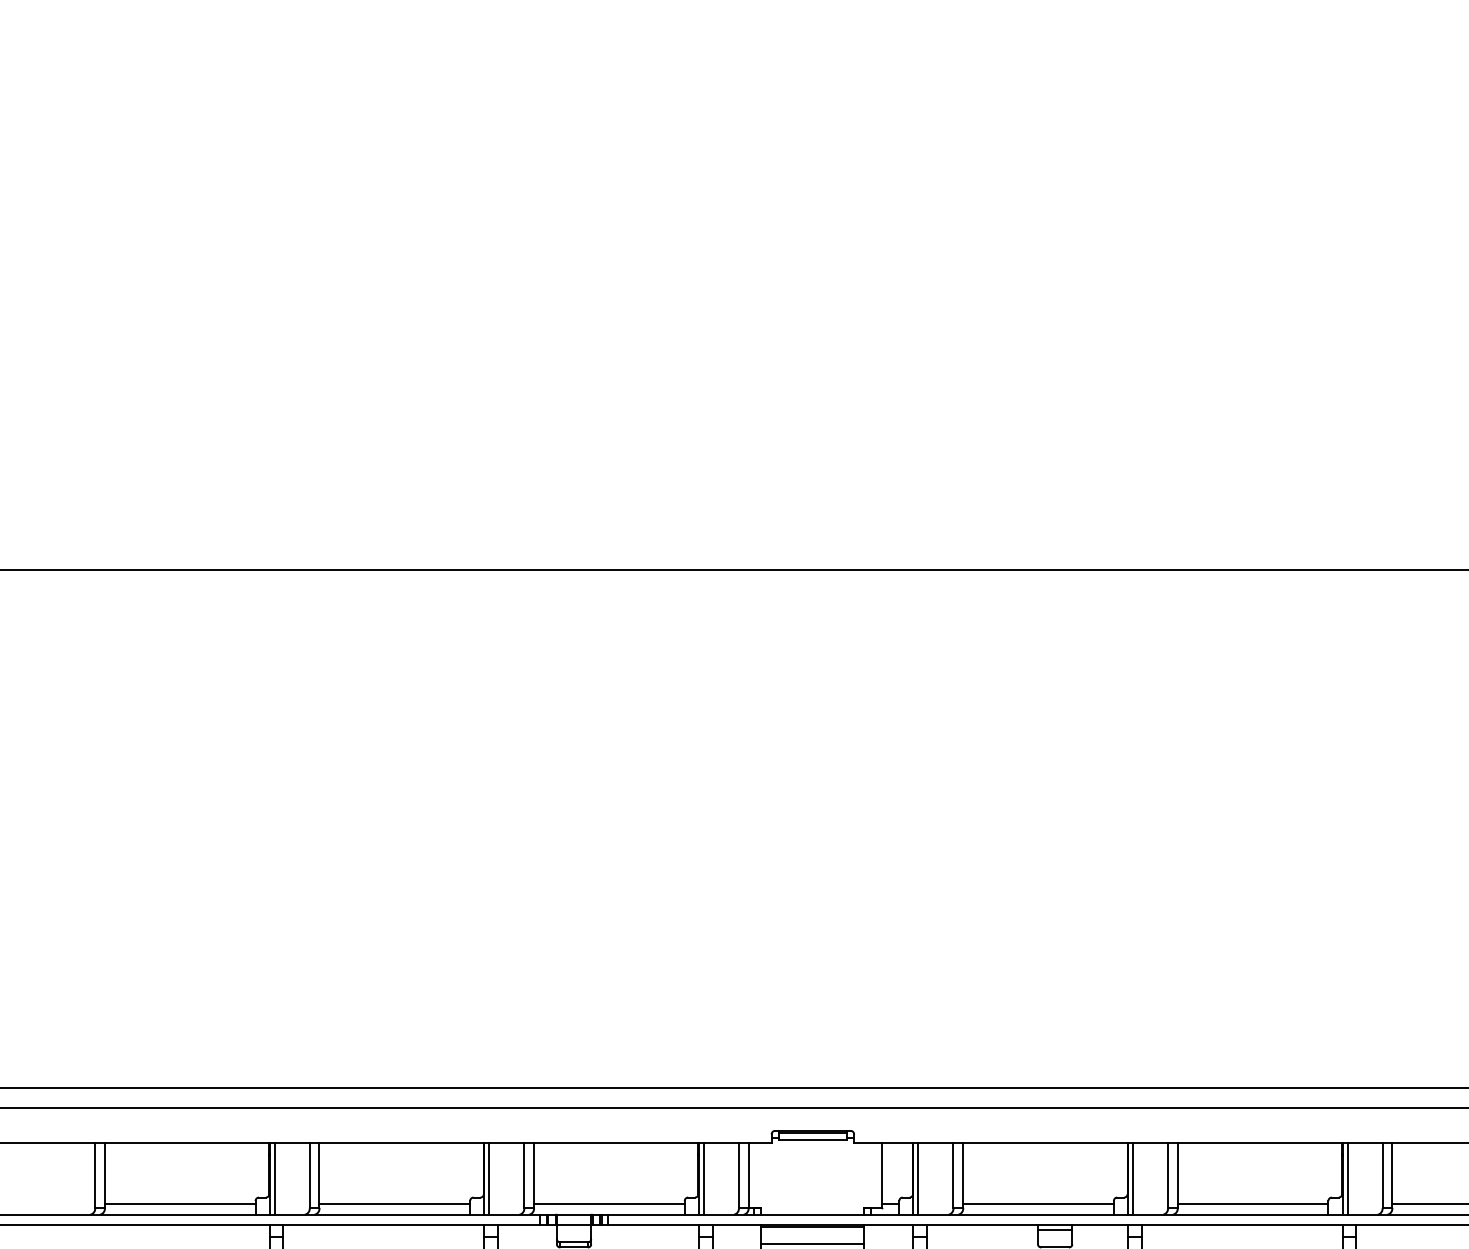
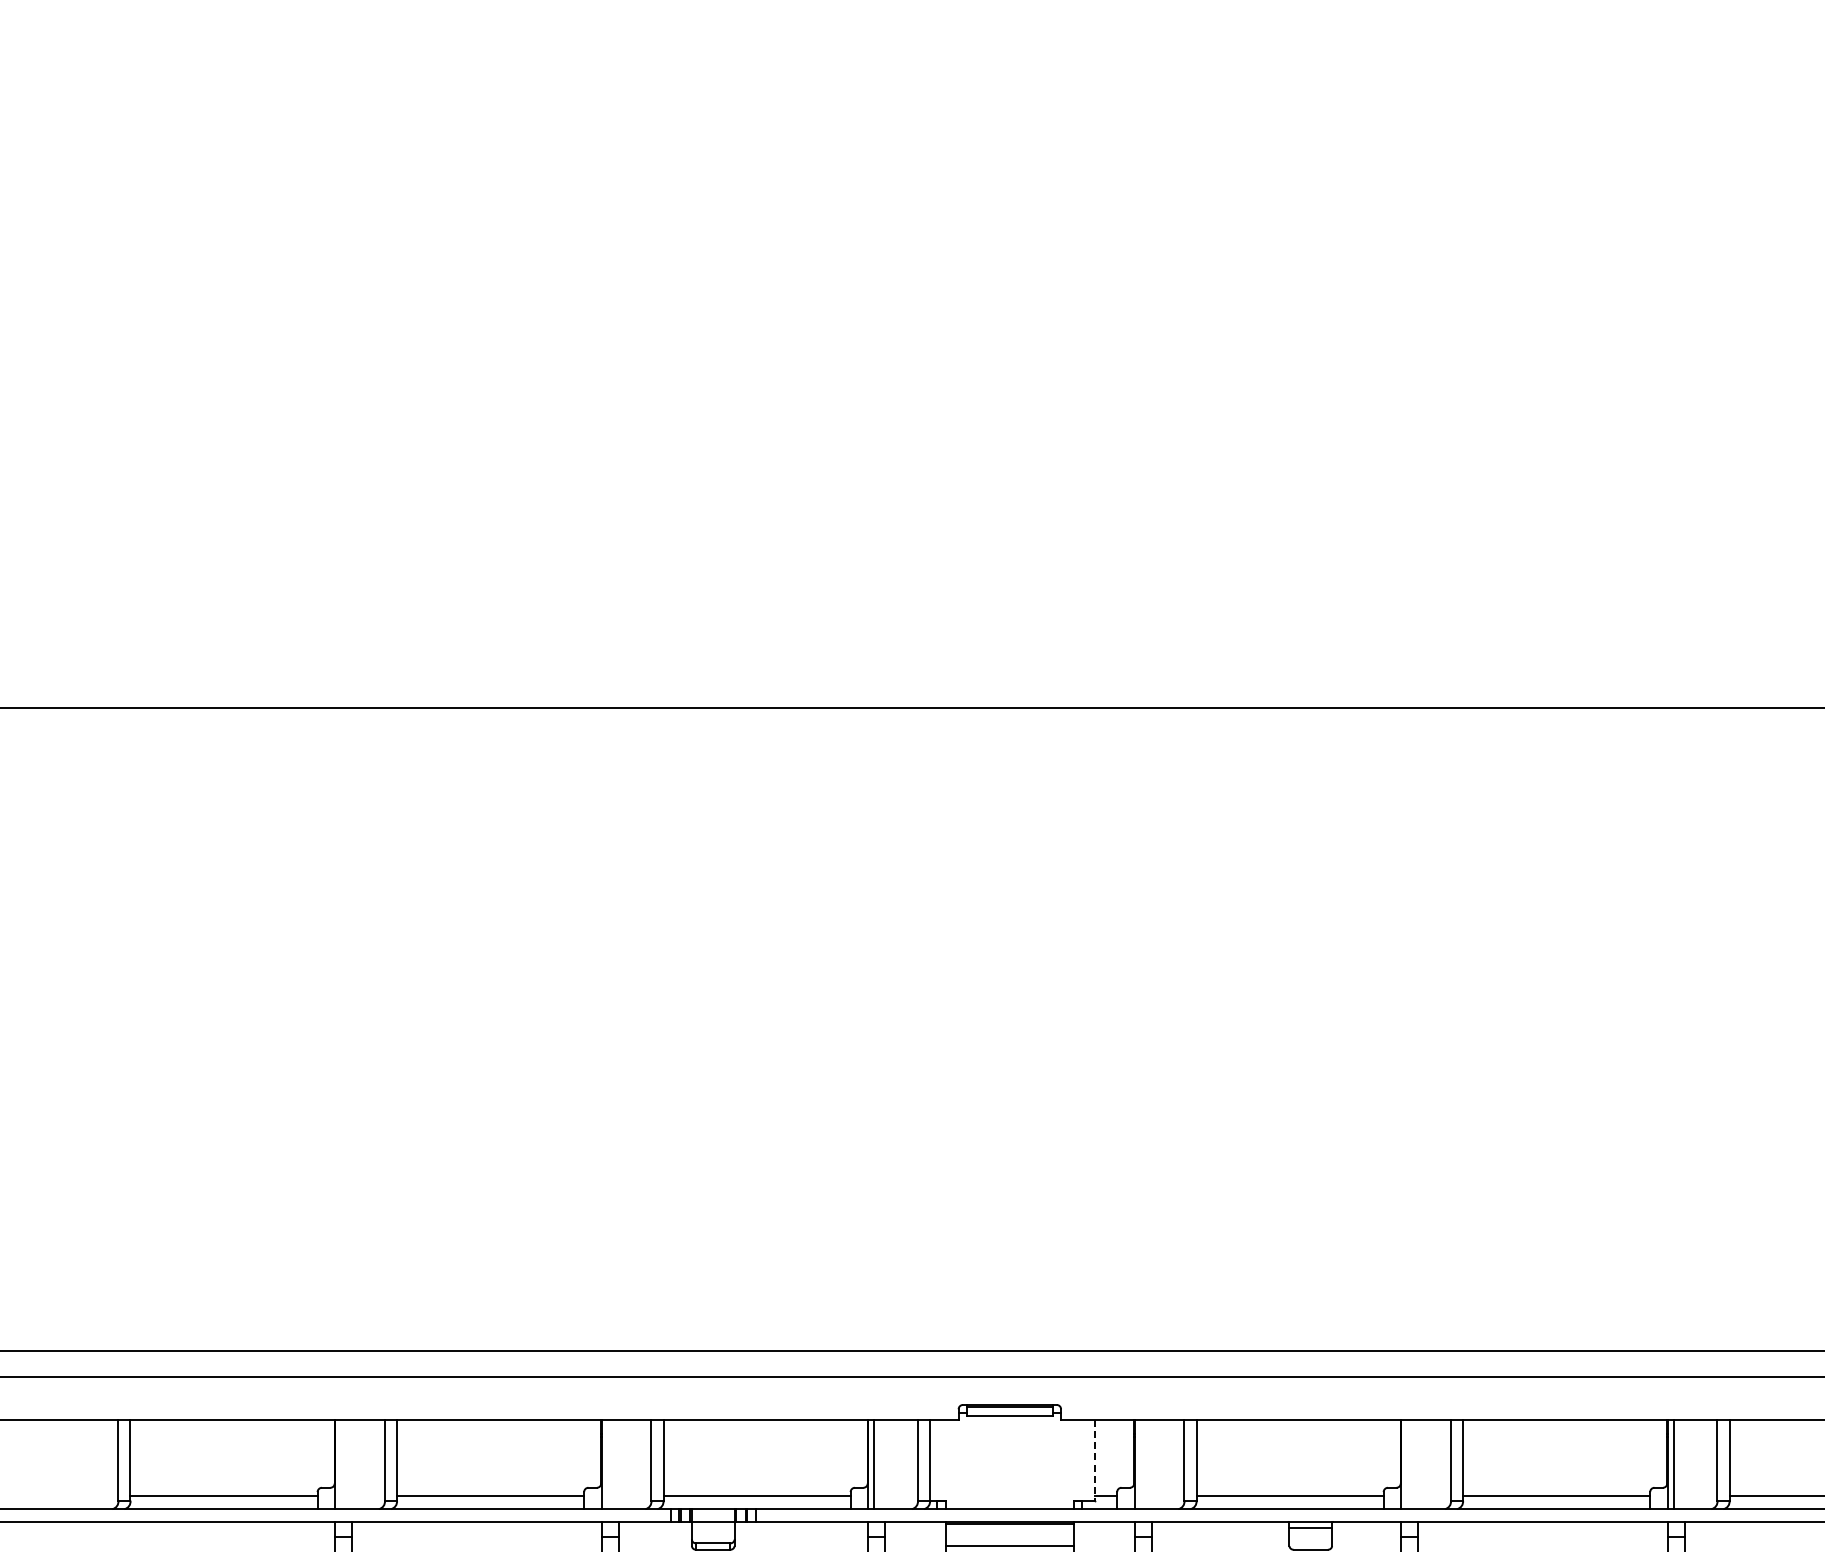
line: (881, 1175) -> (1095, 1460), solid -> dashed
line: (274, 1178) -> (341, 1464), removed
line: (488, 1178) -> (607, 1464), removed
line: (918, 1178) -> (1140, 1464), removed
line: (1133, 1178) -> (1407, 1464), removed

